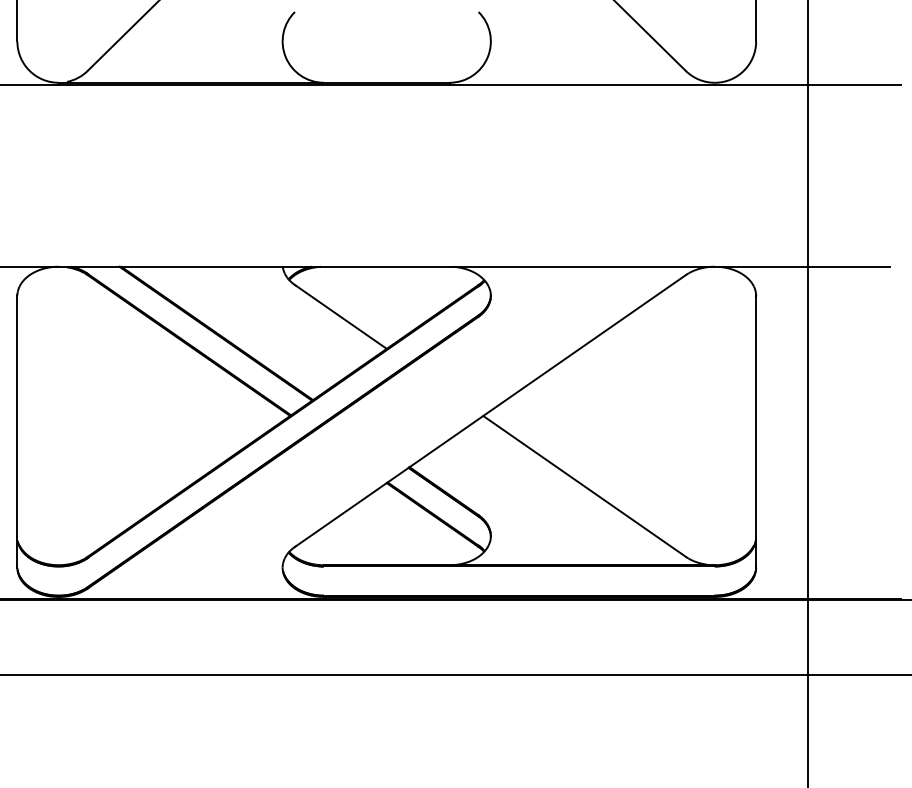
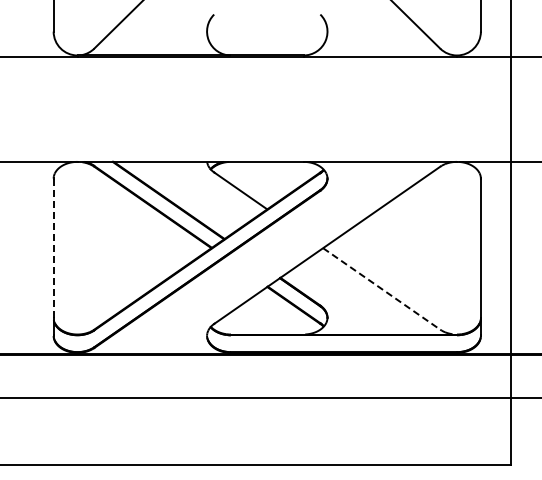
line: (17, 416) -> (53, 248), solid -> dashed
line: (585, 487) -> (382, 289), solid -> dashed

